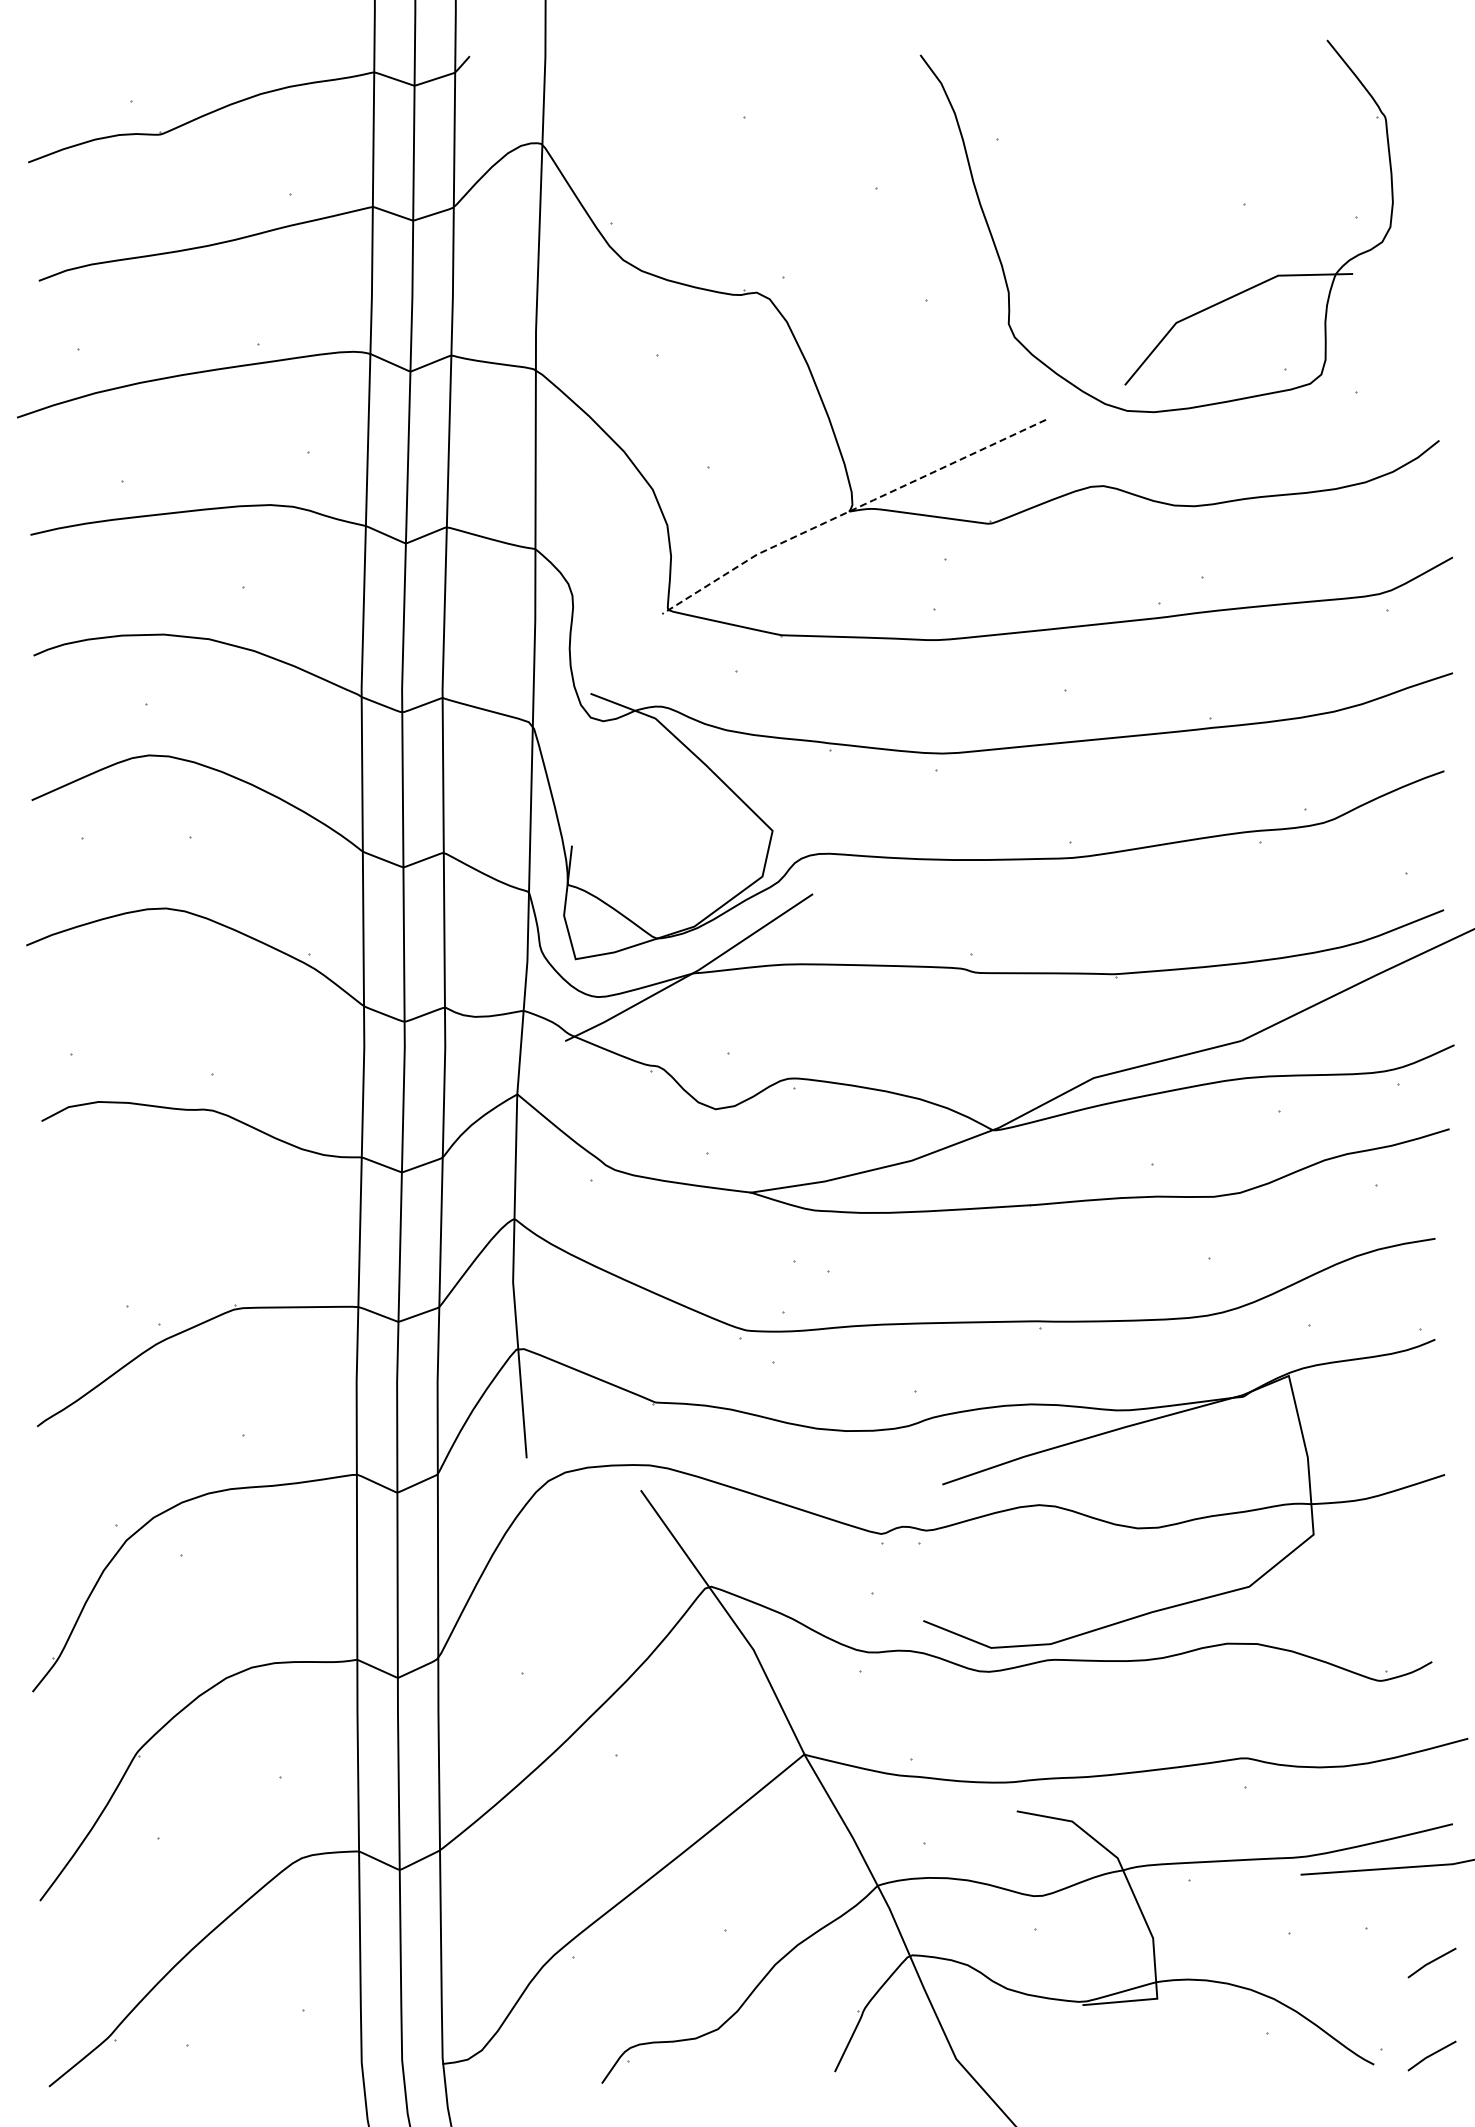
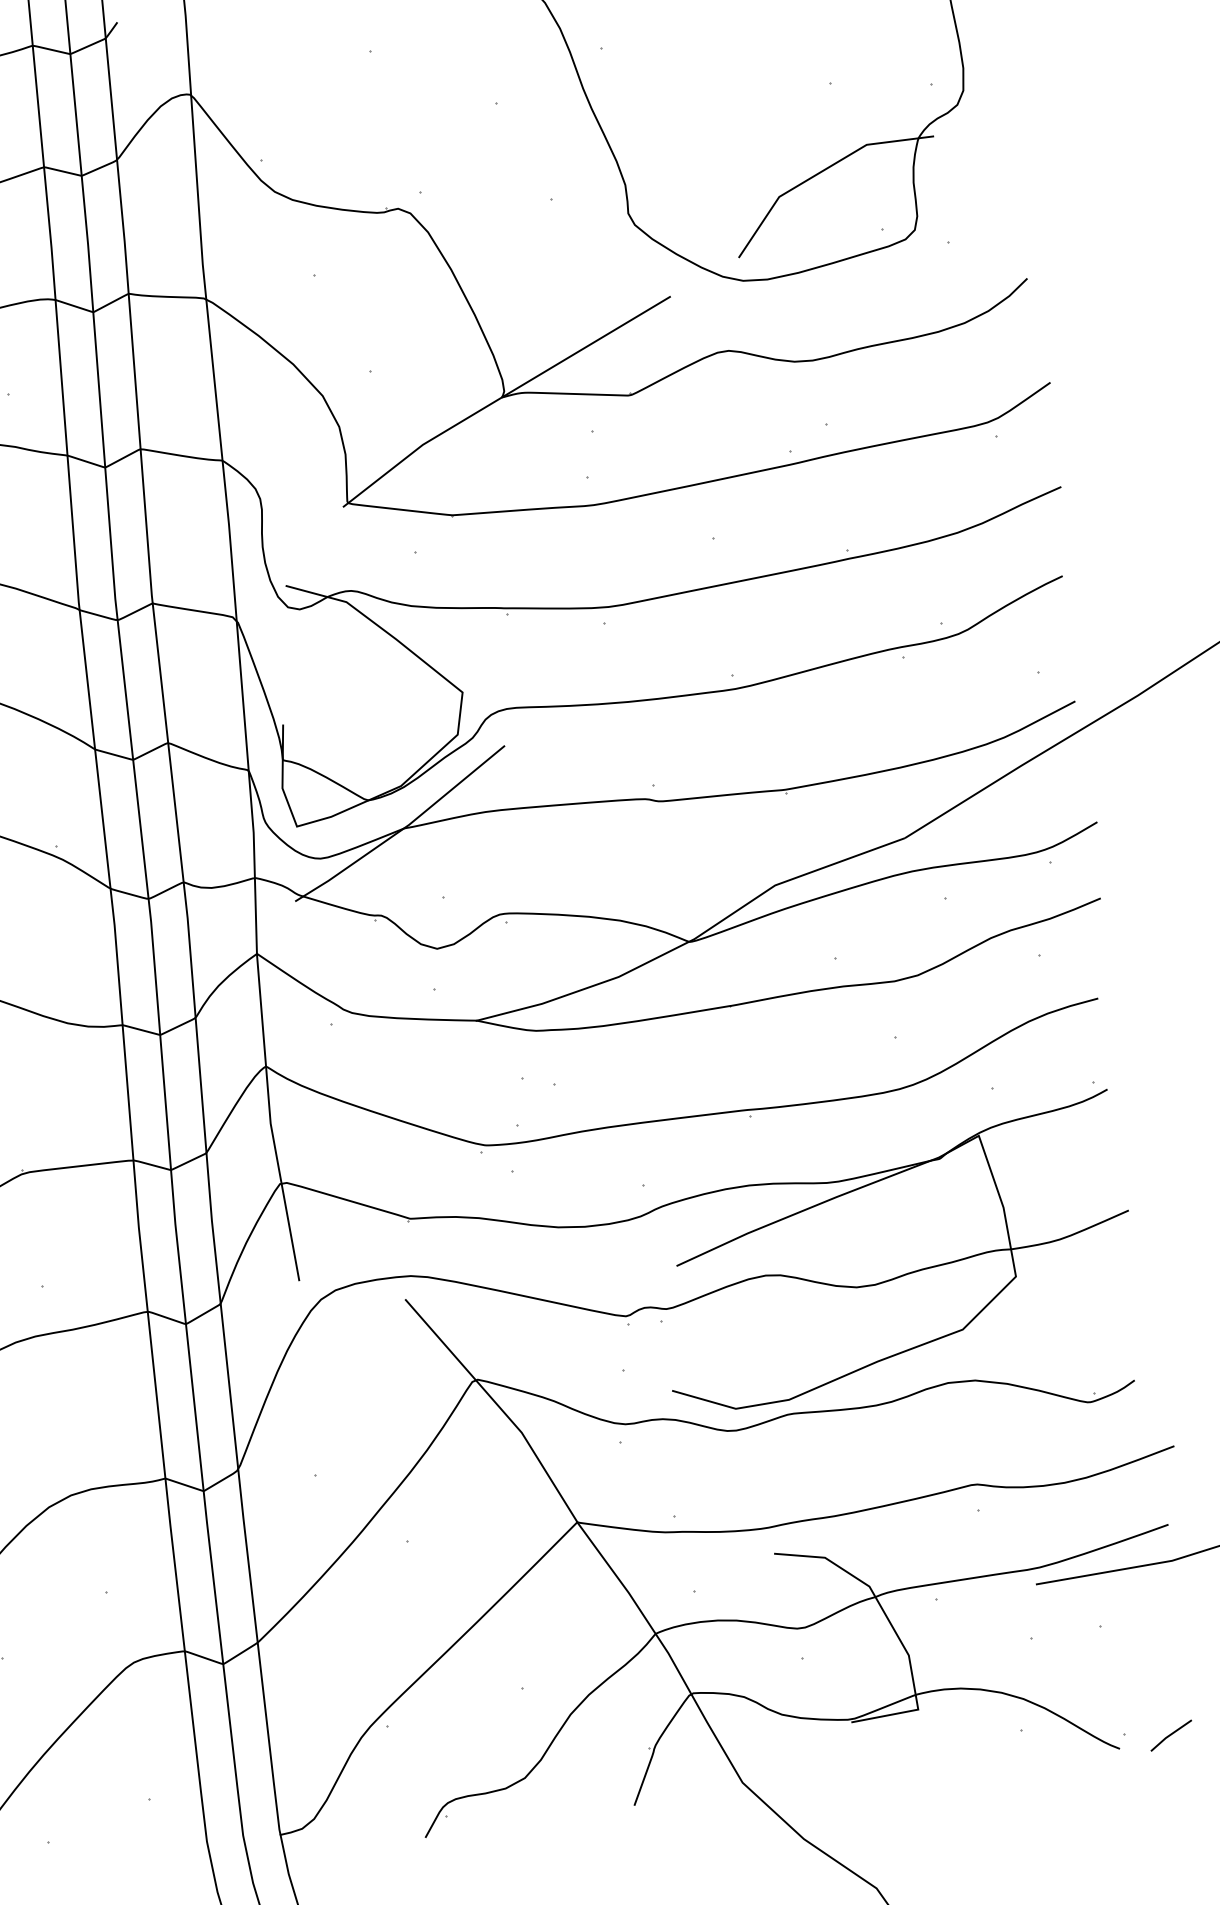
line: (851, 510) -> (503, 396), dashed -> solid
line: (1431, 1962) -> (1162, 1651), removed

